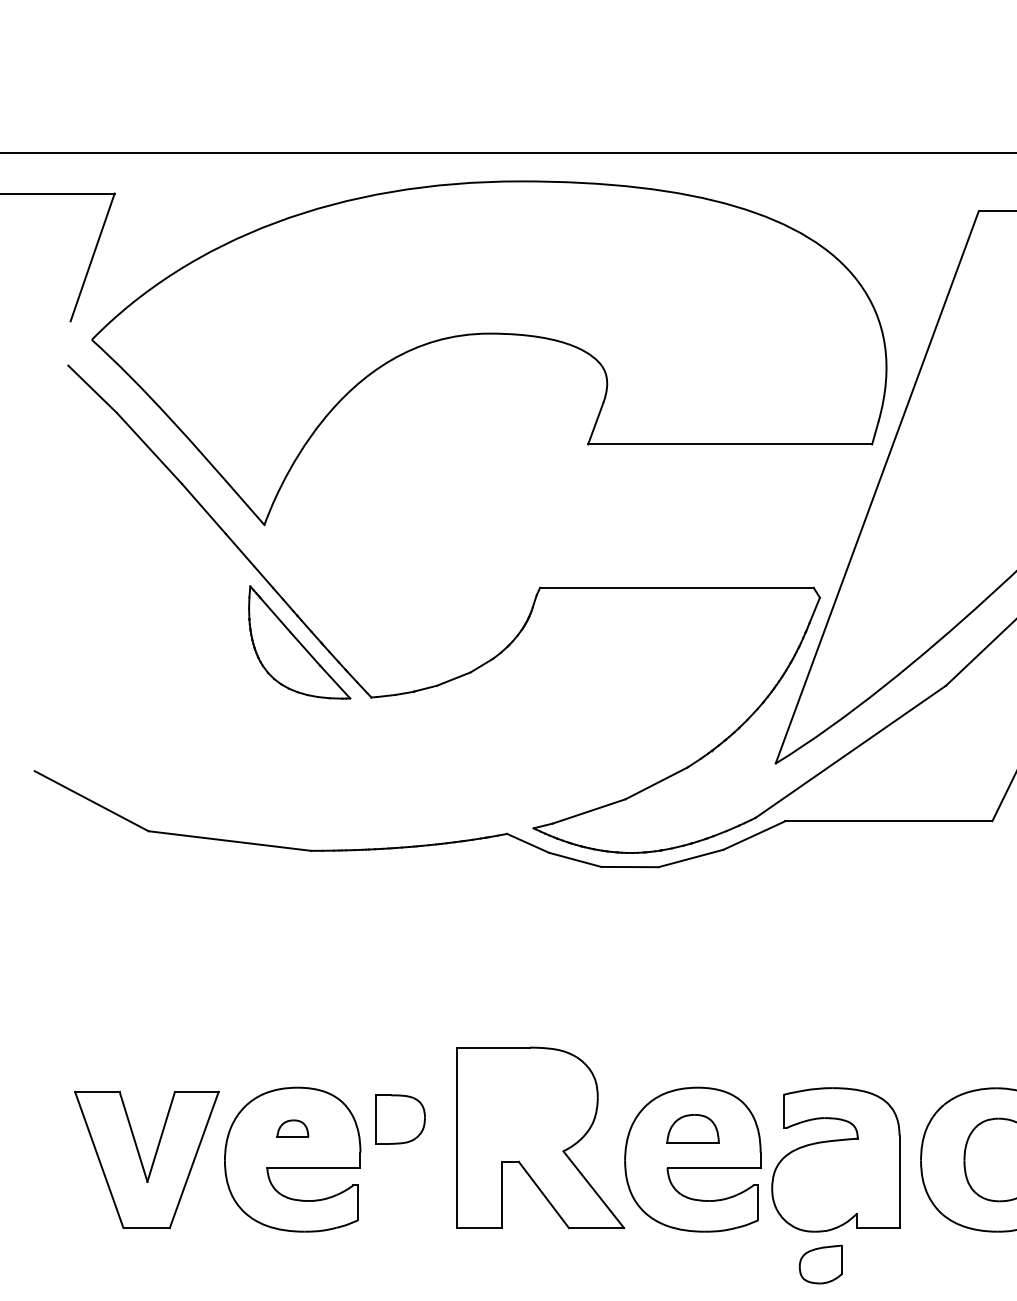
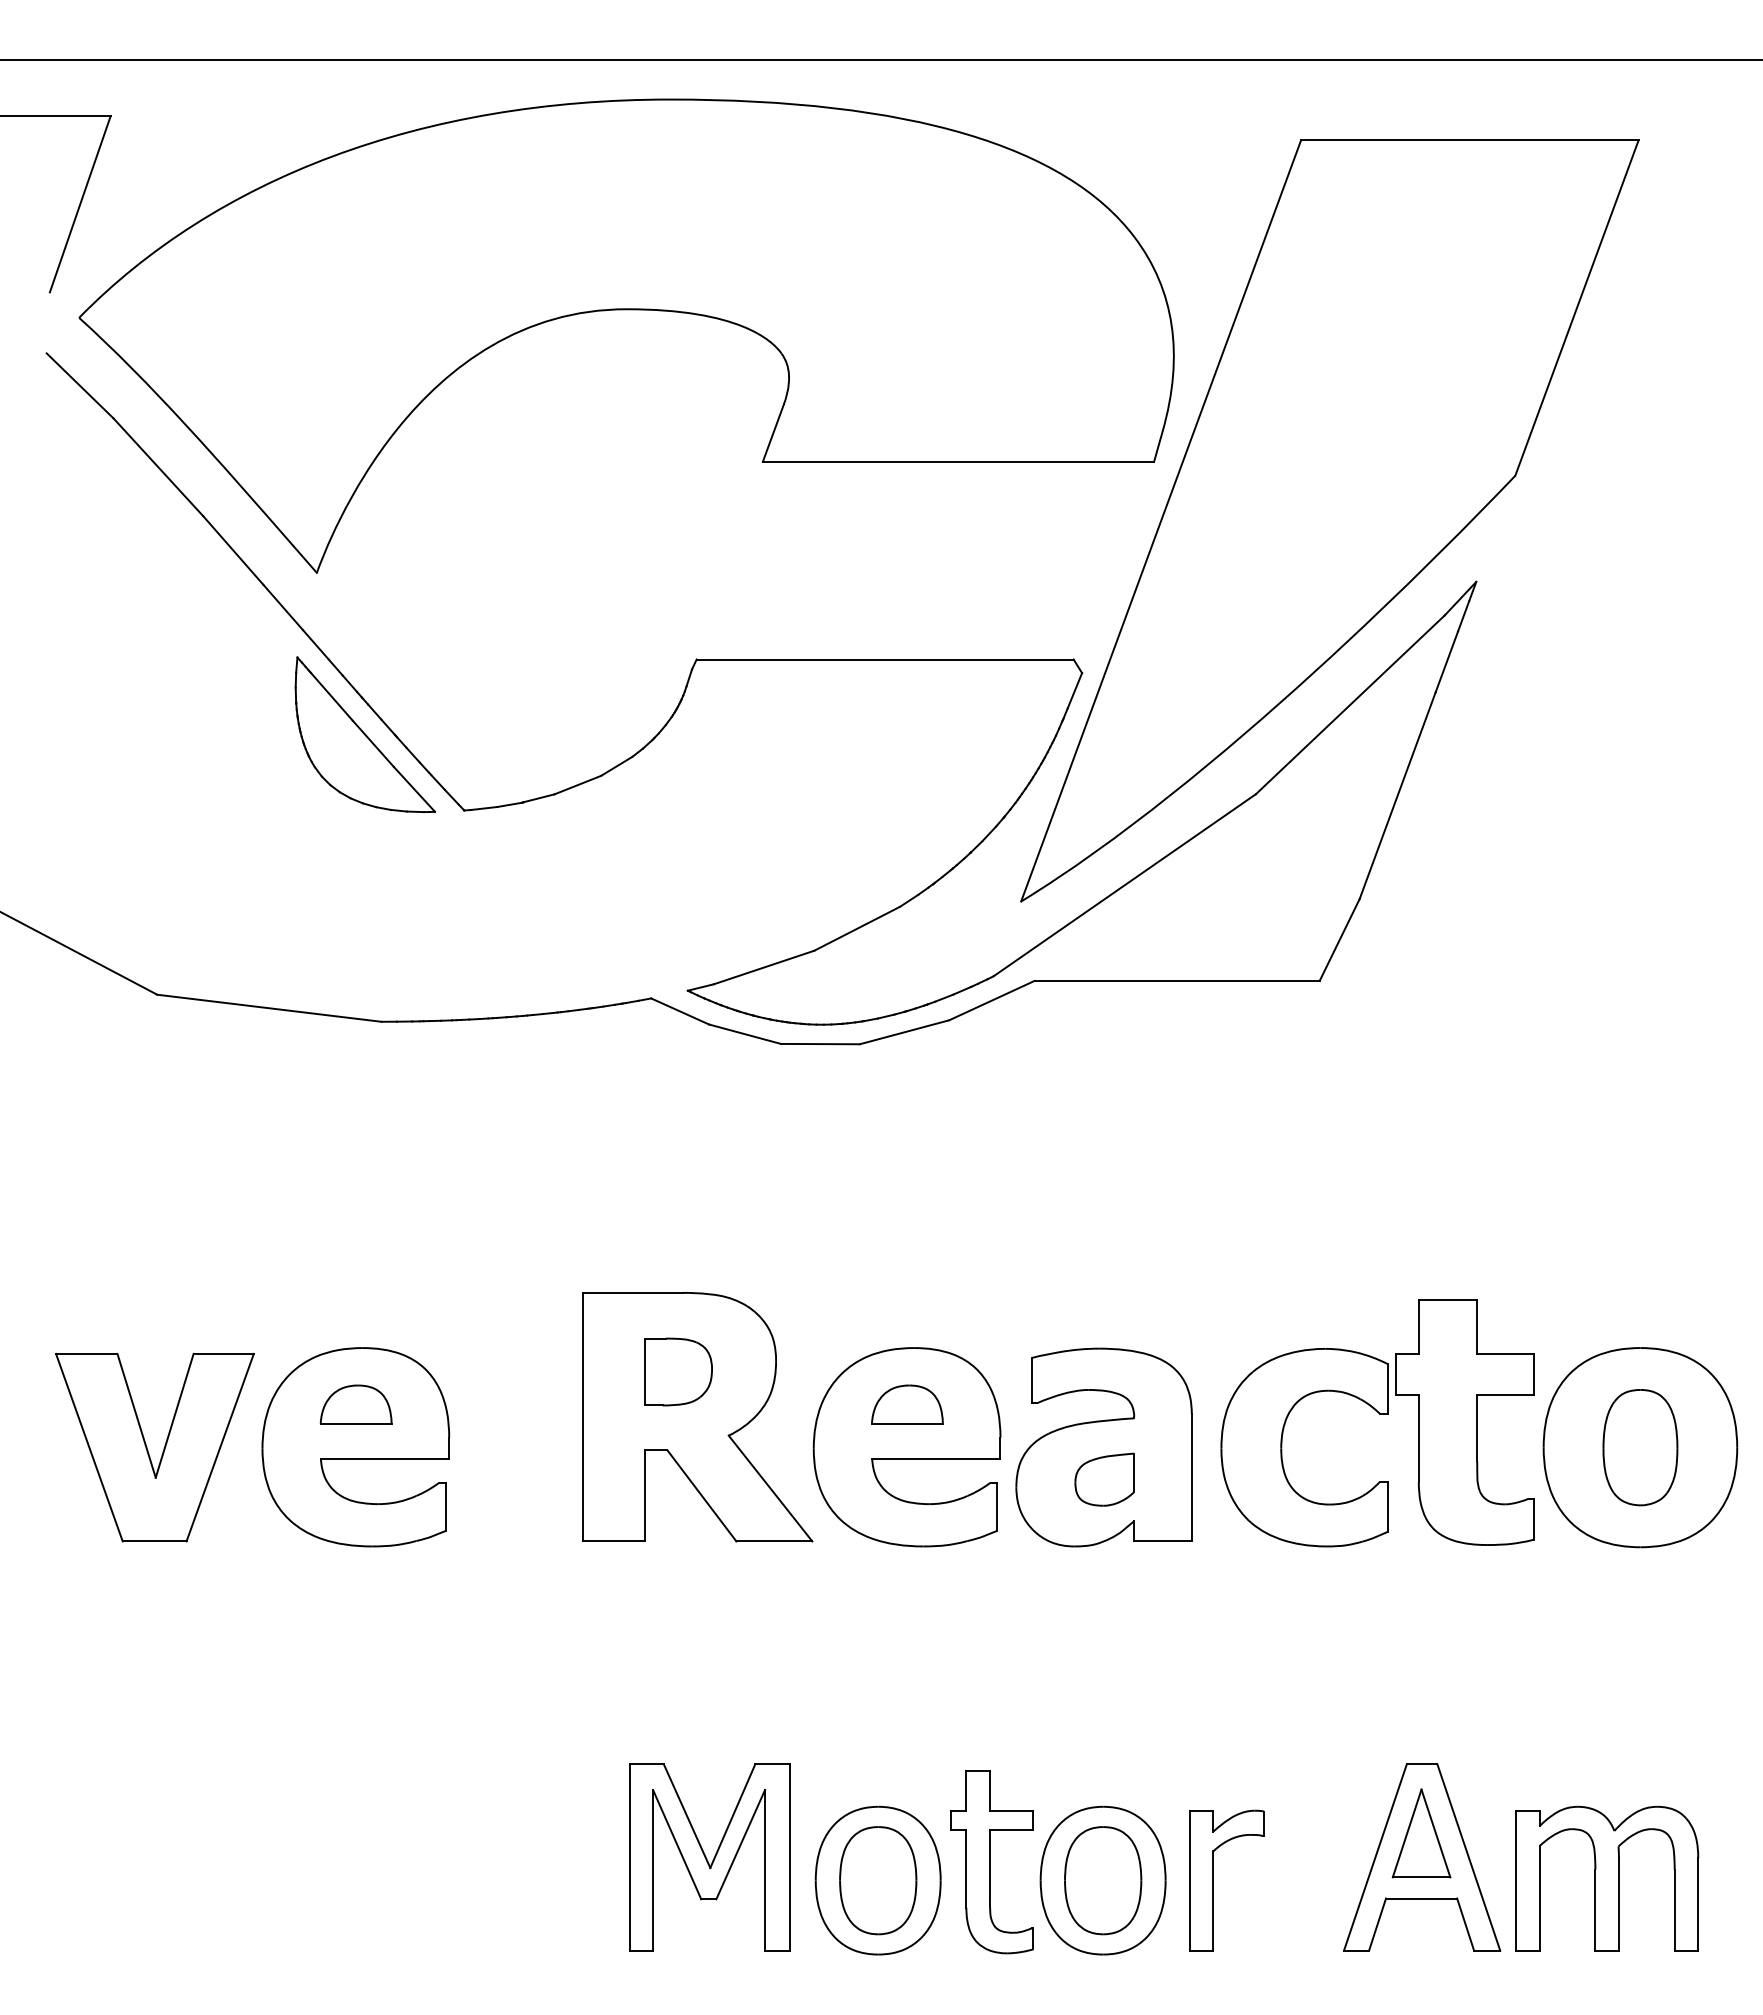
part: (400, 1119) -> (678, 1371), moved
part: (292, 1128) -> (355, 1404), size x1.67
part: (820, 1264) -> (1104, 1479), moved

